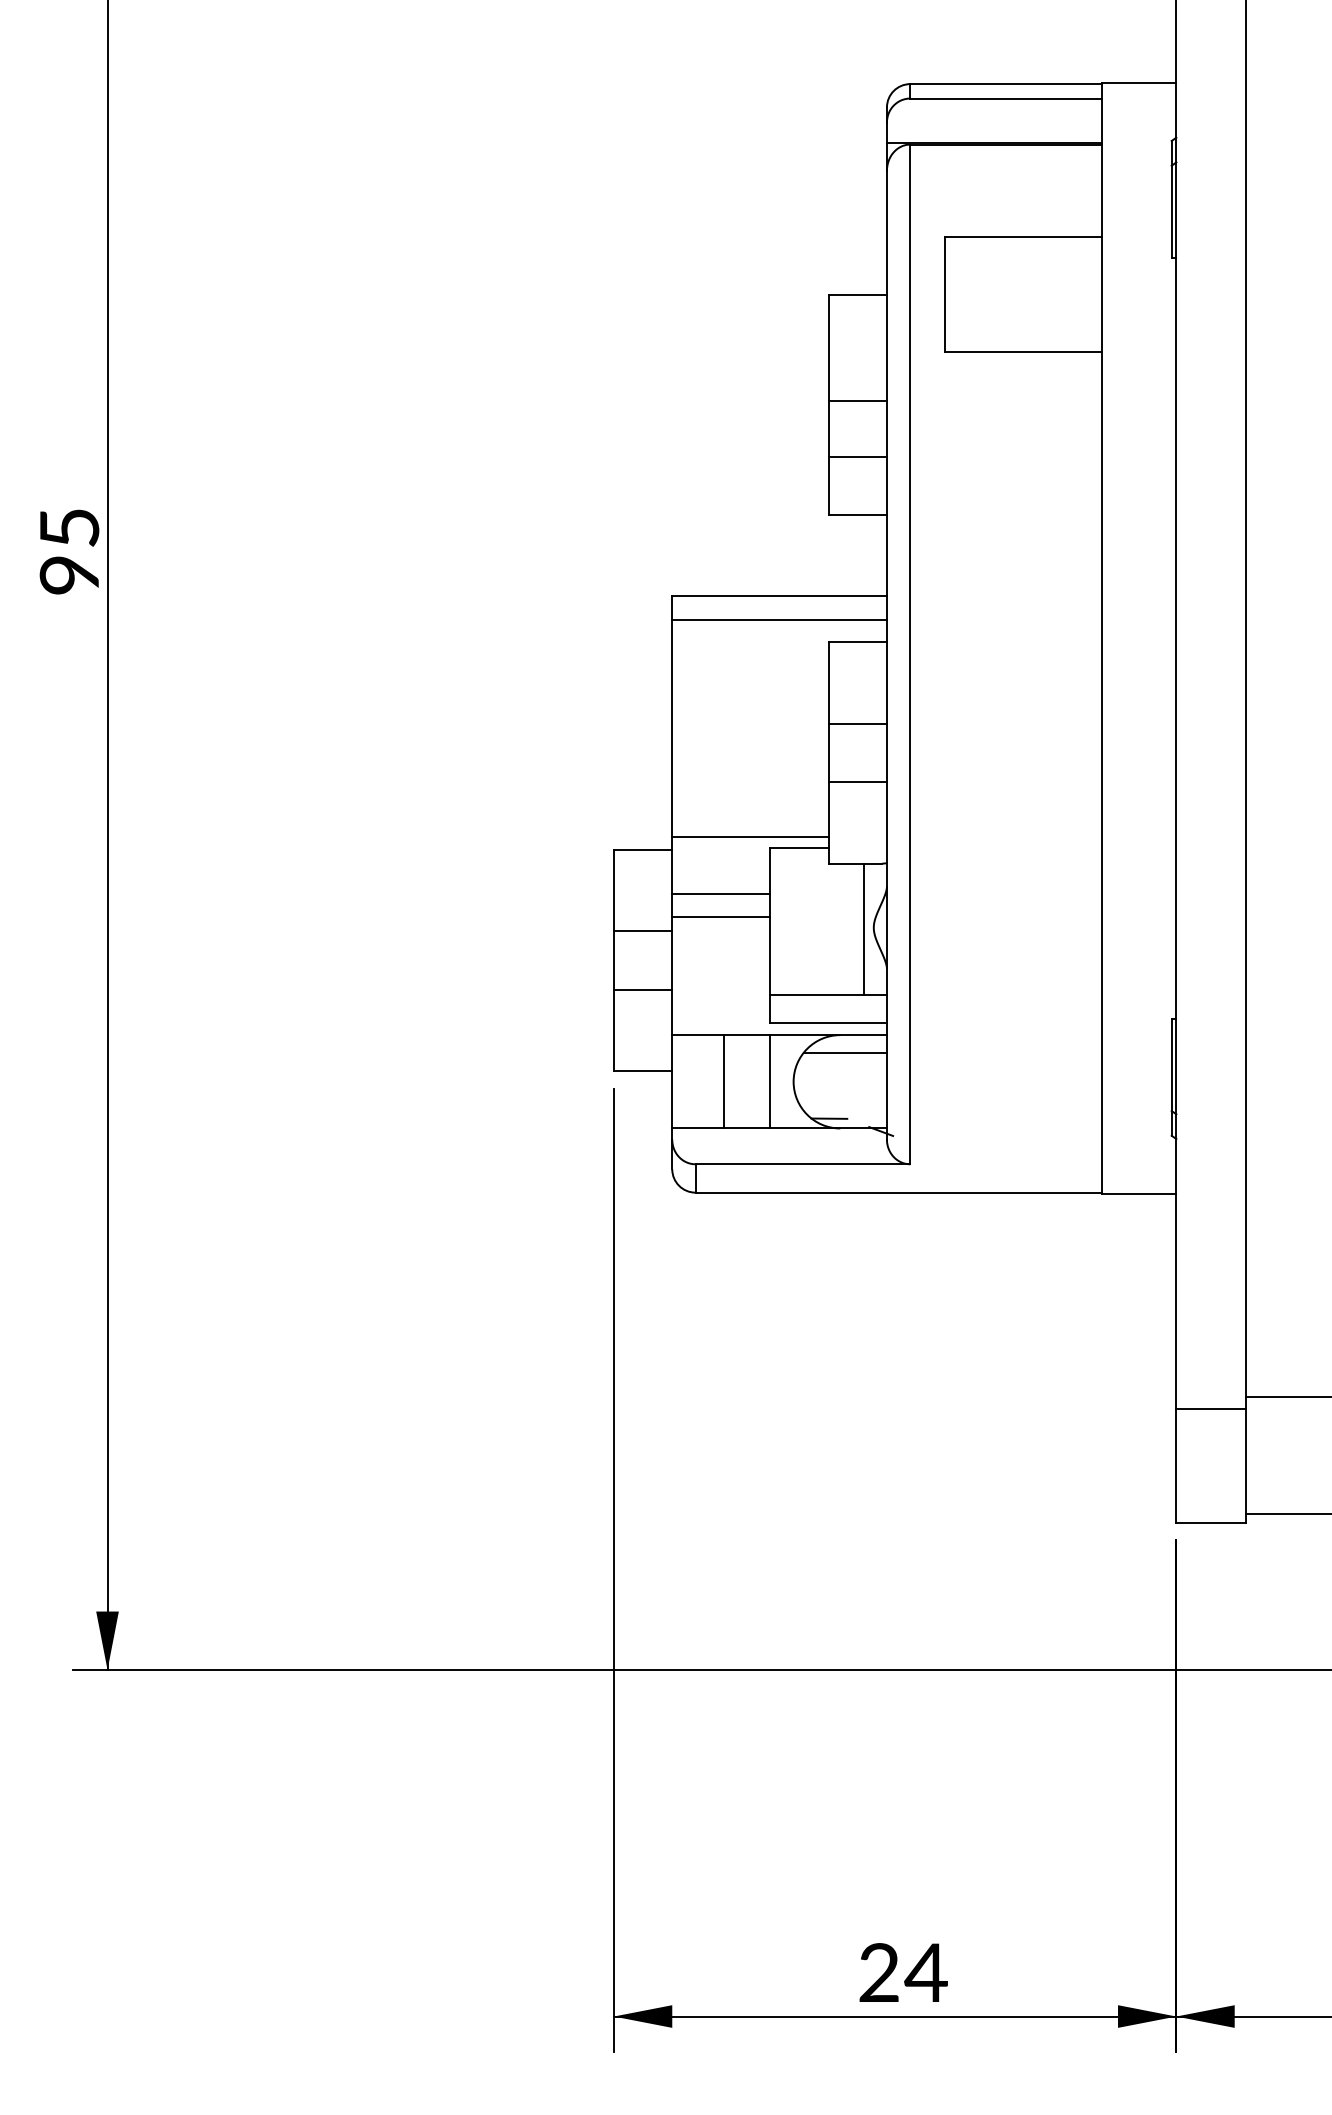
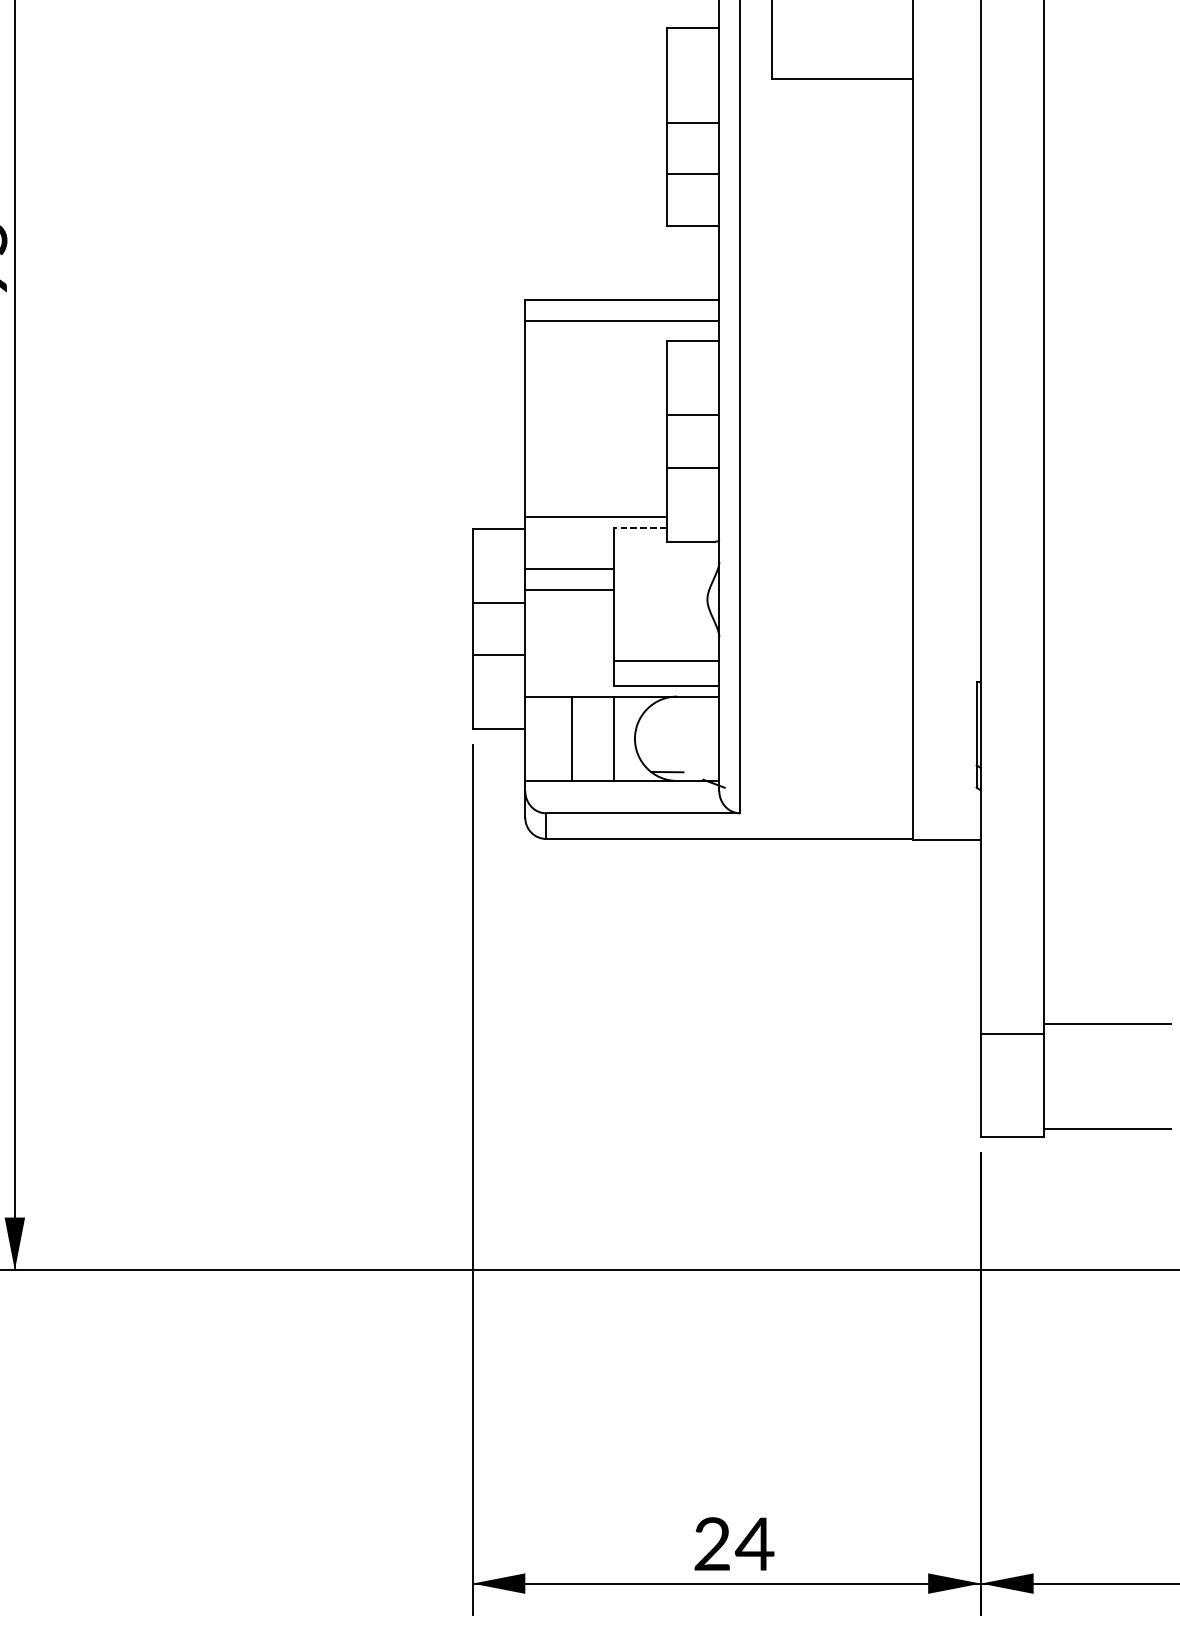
line: (798, 848) -> (639, 527), solid -> dashed
line: (863, 929) -> (698, 601), removed
line: (844, 1052) -> (680, 712), removed

